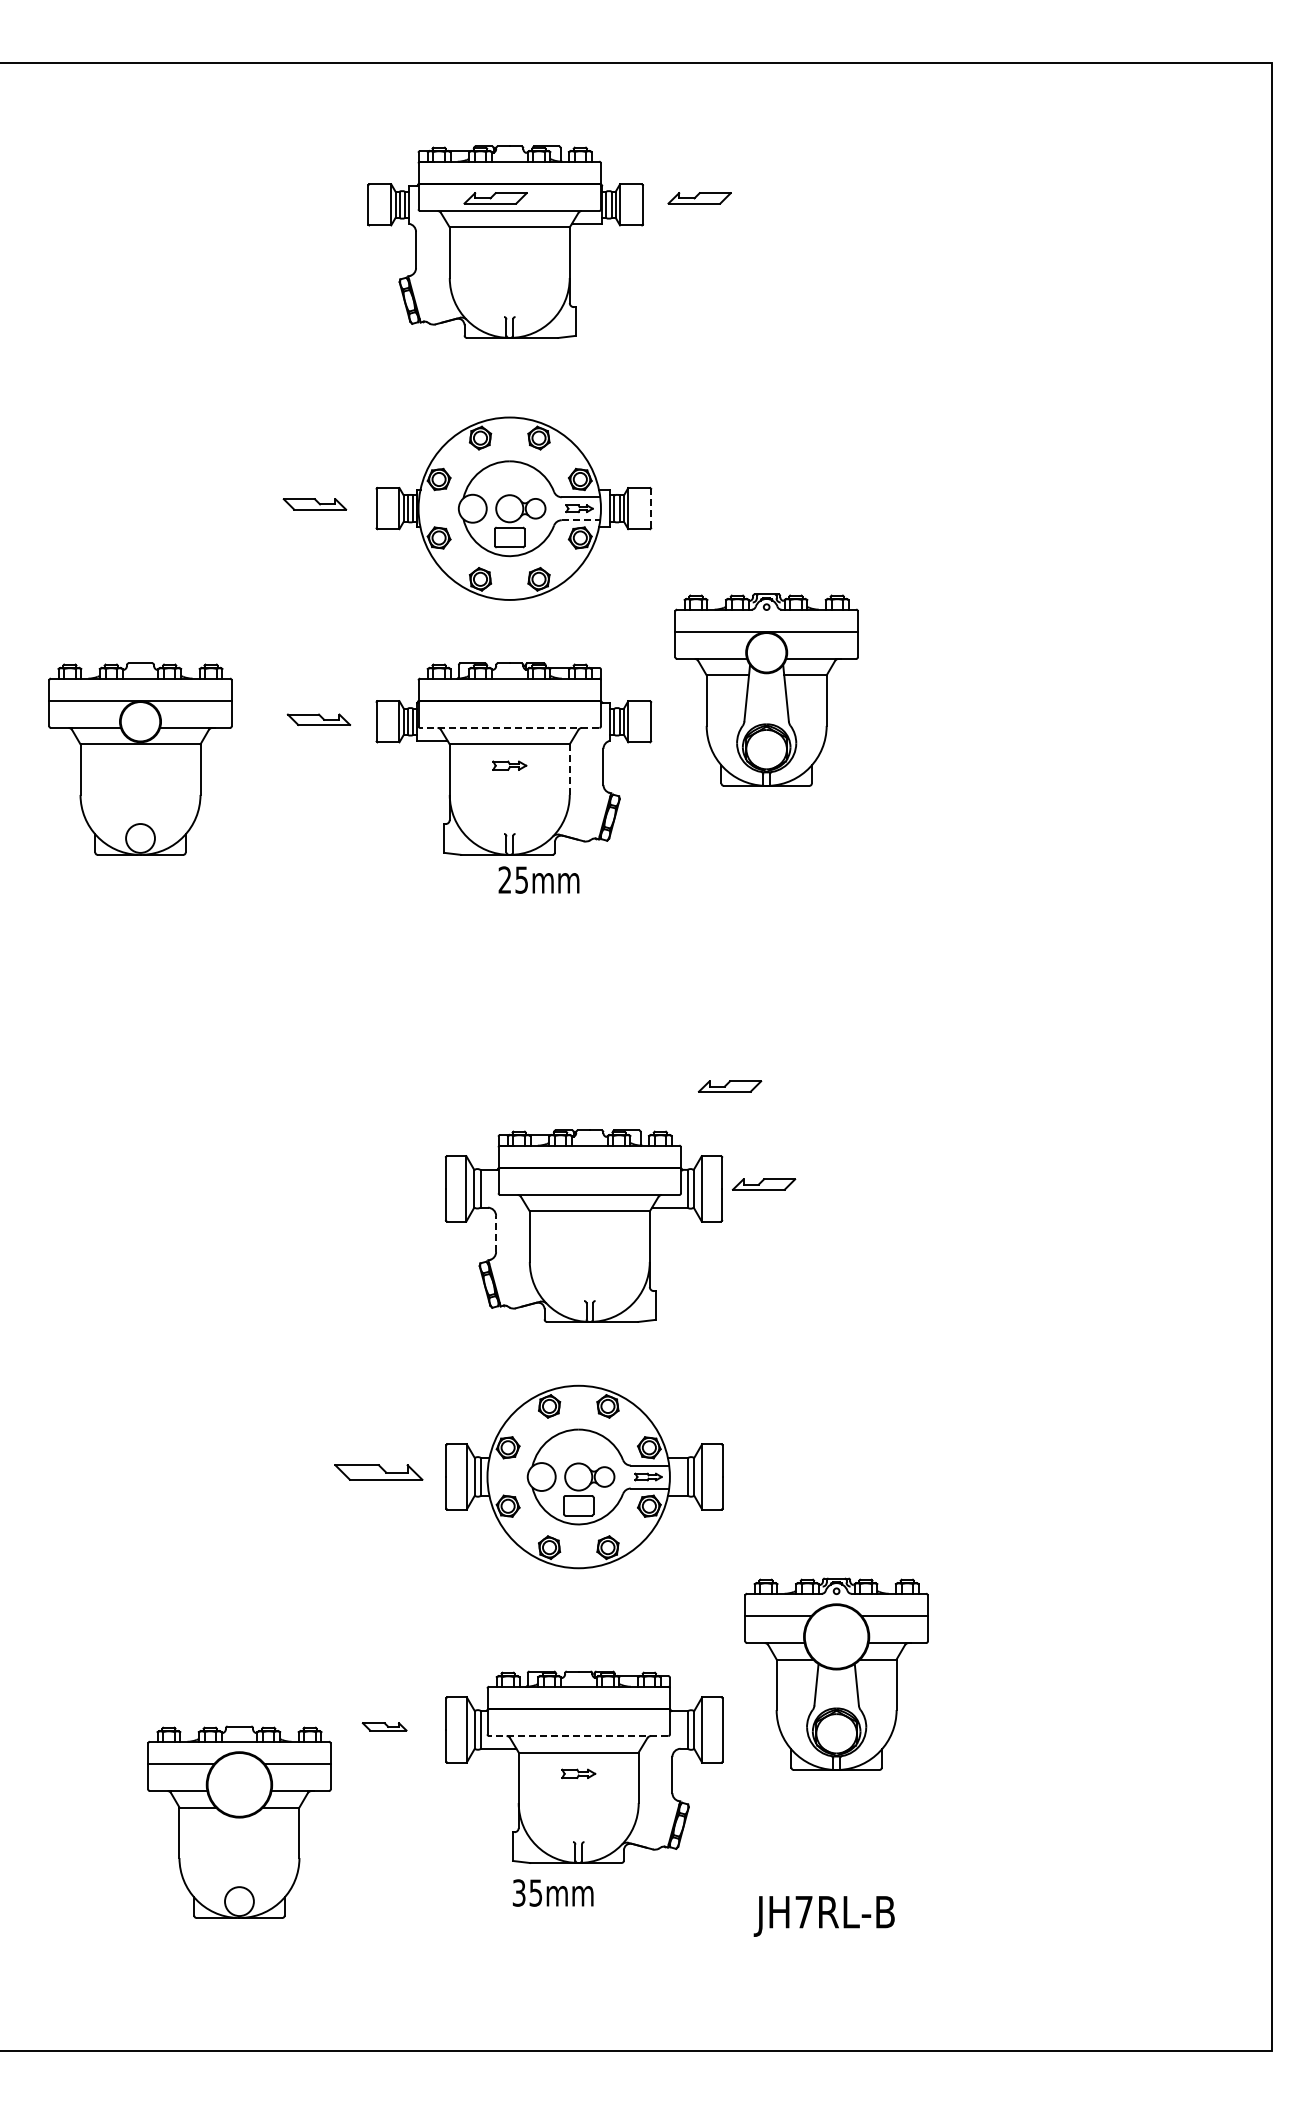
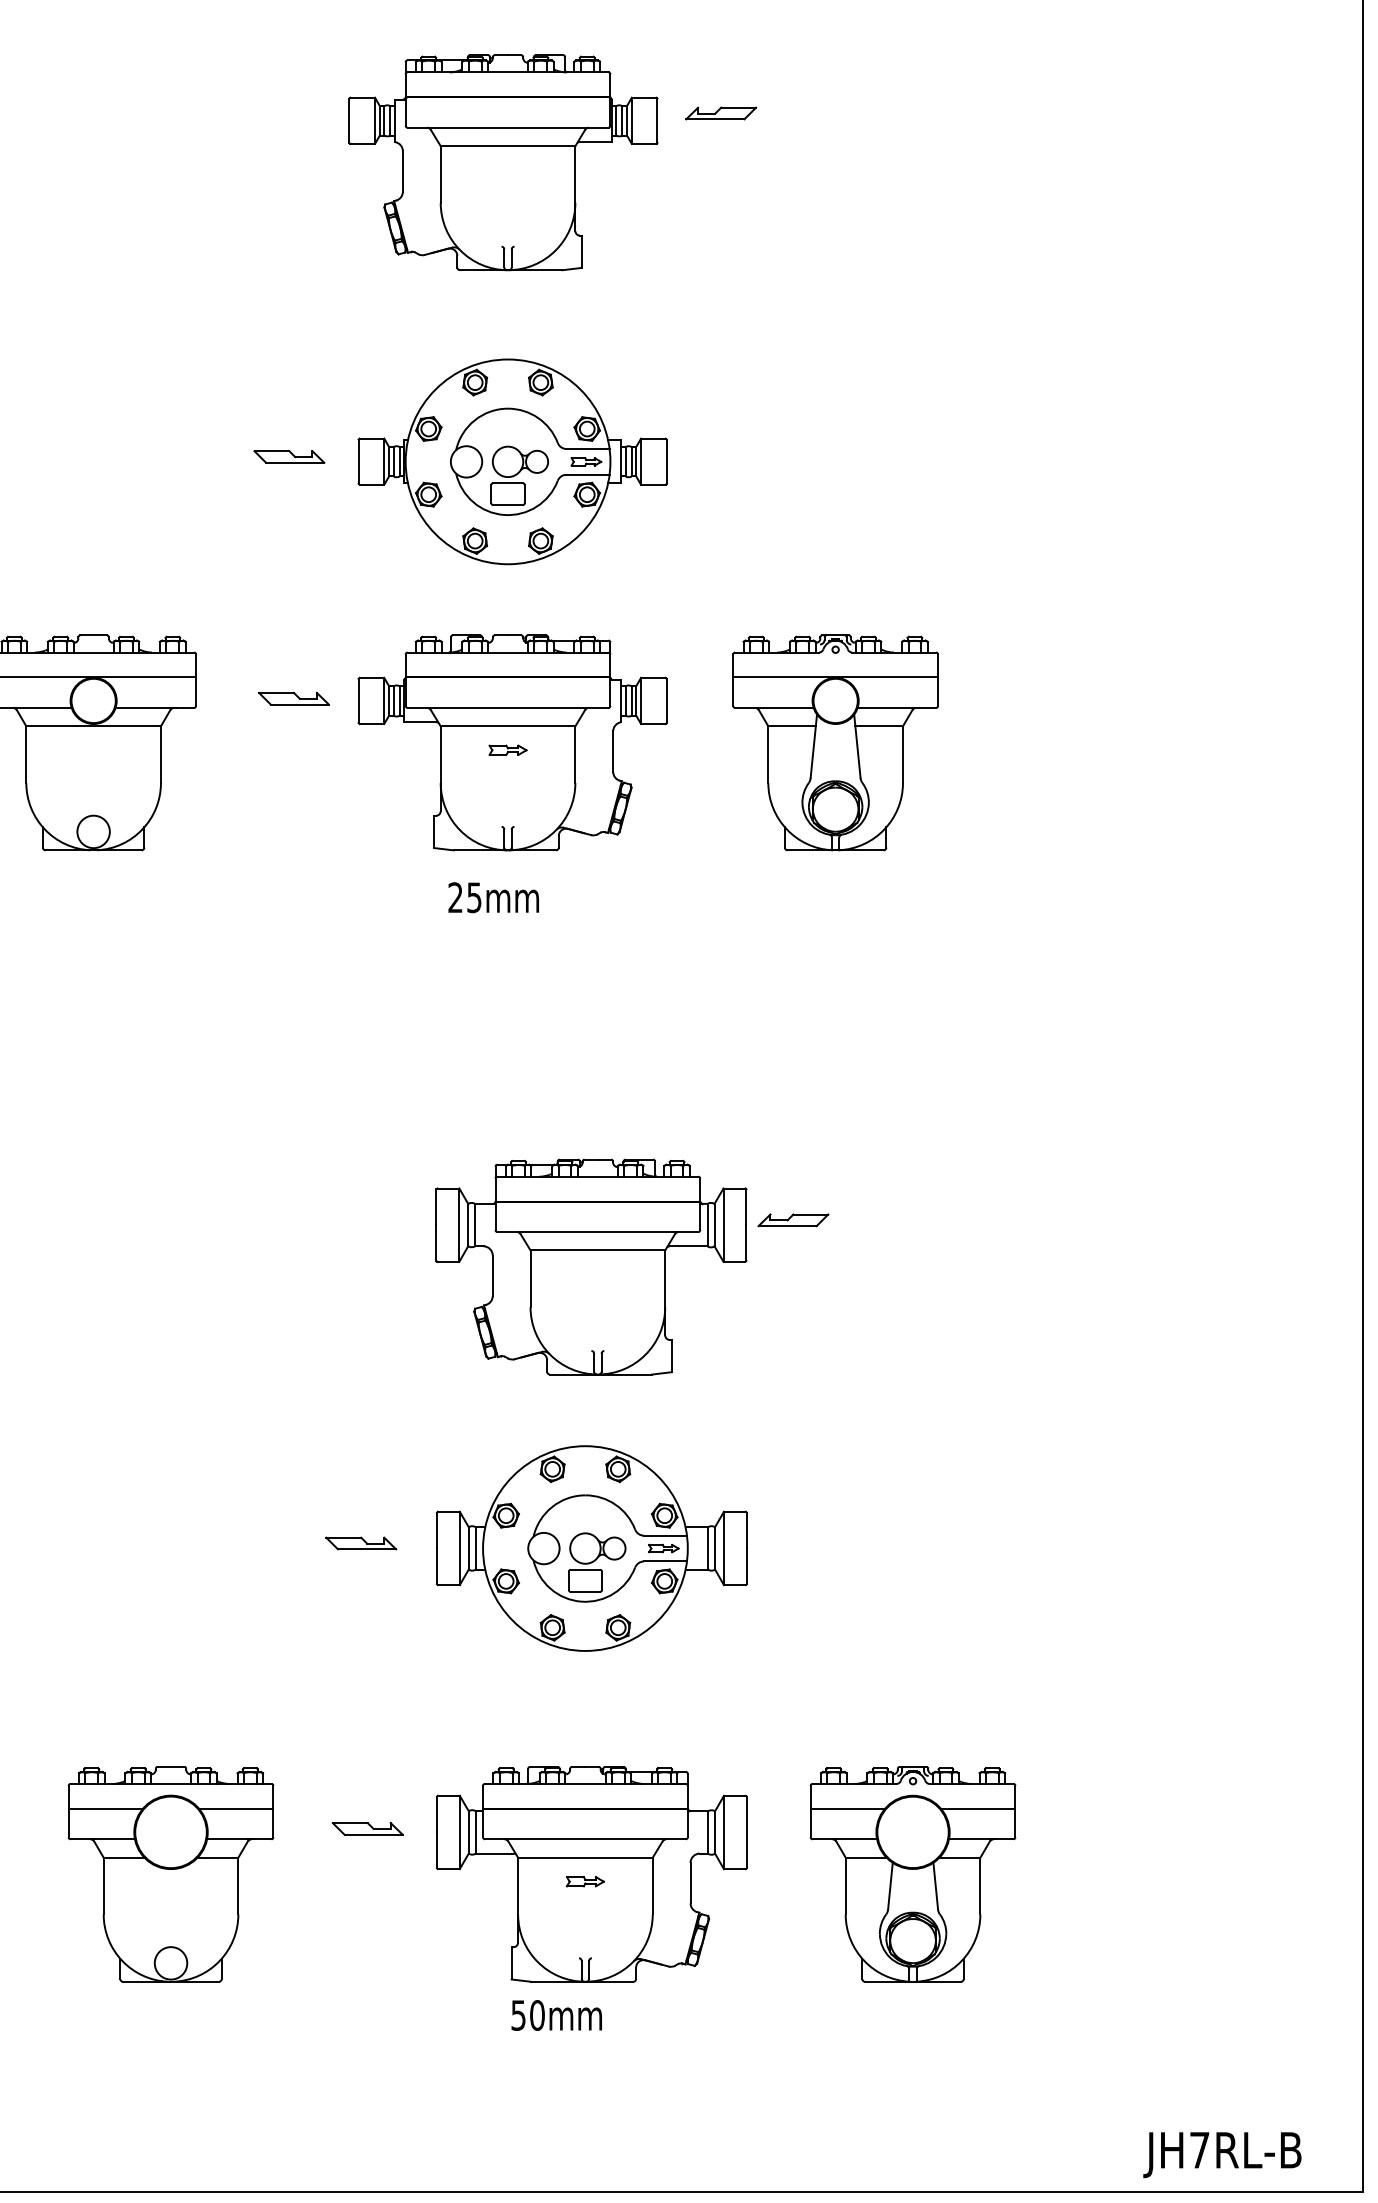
part: (495, 198) -> (492, 113), removed
line: (651, 508) -> (667, 461), dashed -> solid
line: (581, 520) -> (588, 475), dashed -> solid
part: (766, 689) -> (835, 742), moved
line: (509, 727) -> (507, 707), dashed -> solid
line: (569, 769) -> (575, 754), dashed -> solid
text: (538, 879) -> (493, 897), moved
part: (729, 1086) -> (754, 1110), removed
line: (496, 1233) -> (493, 1275), dashed -> solid
part: (378, 1472) -> (360, 1543), size x0.71
part: (836, 1673) -> (912, 1873), moved
part: (384, 1726) -> (367, 1828), size x1.43
line: (578, 1736) -> (585, 1839), dashed -> solid
part: (239, 1821) -> (171, 1873), moved
text: (527, 1892) -> (527, 2014), 35mm -> 50mm
text: (823, 1916) -> (1221, 2155), moved

